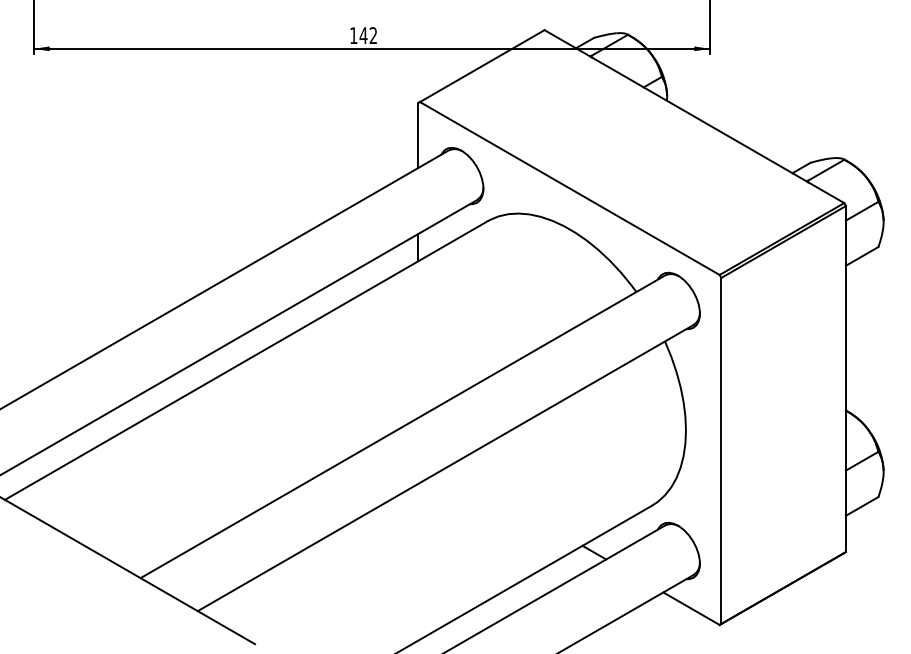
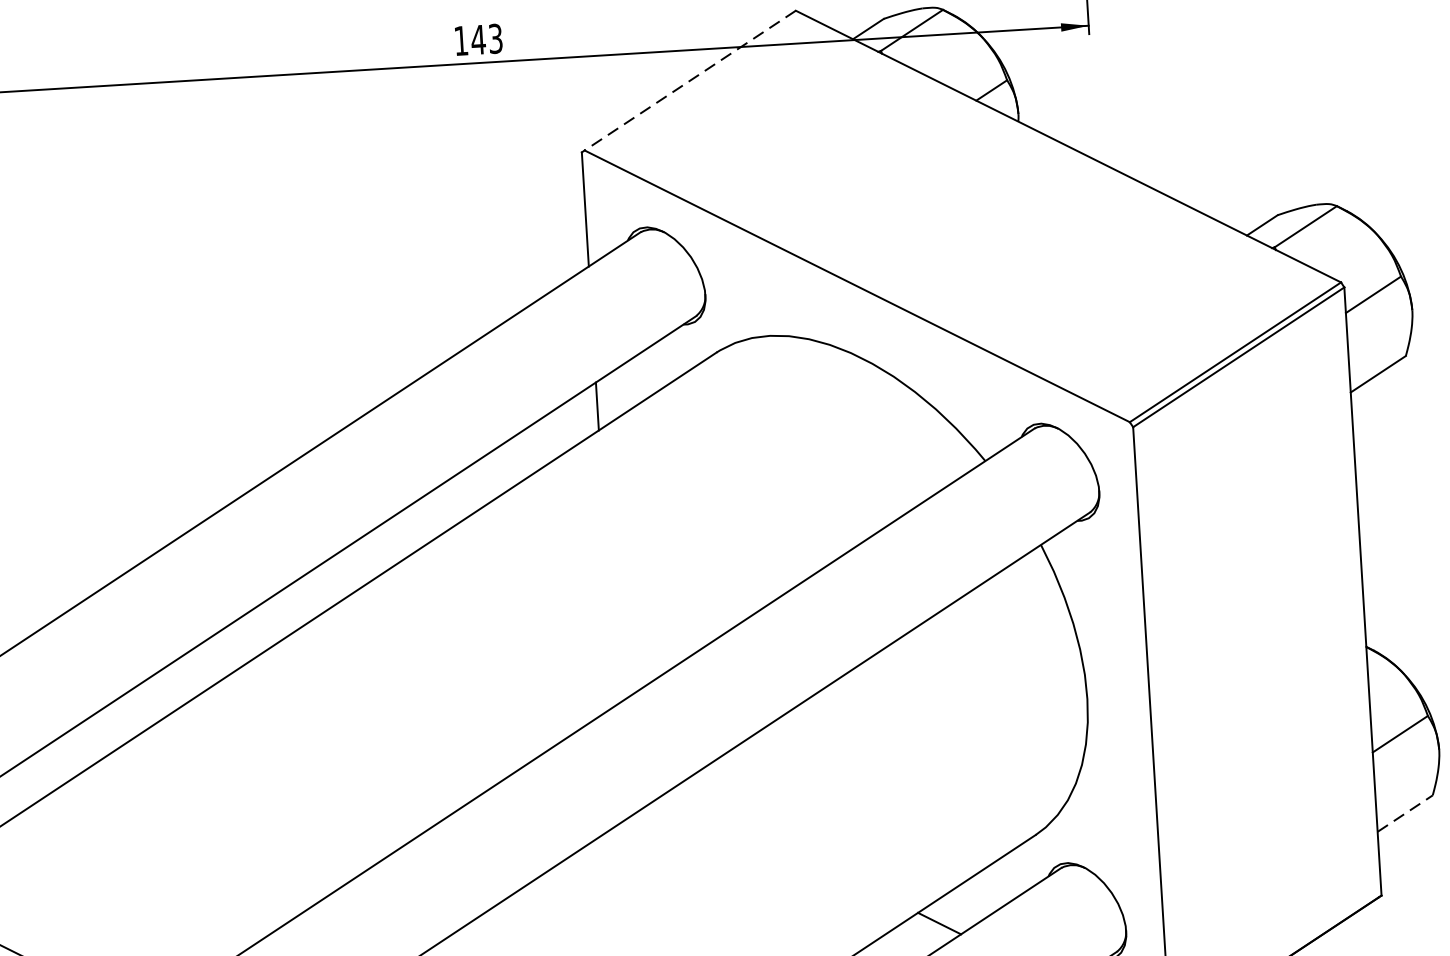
text: (373, 35) -> (495, 38), 142 -> 143
line: (482, 66) -> (690, 81), solid -> dashed
line: (862, 506) -> (1405, 813), solid -> dashed

